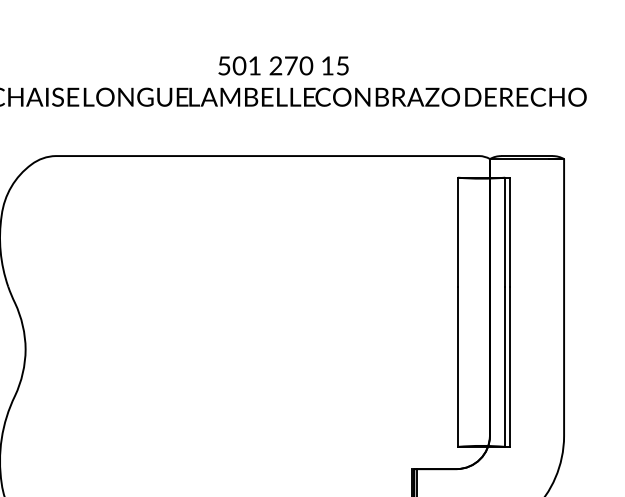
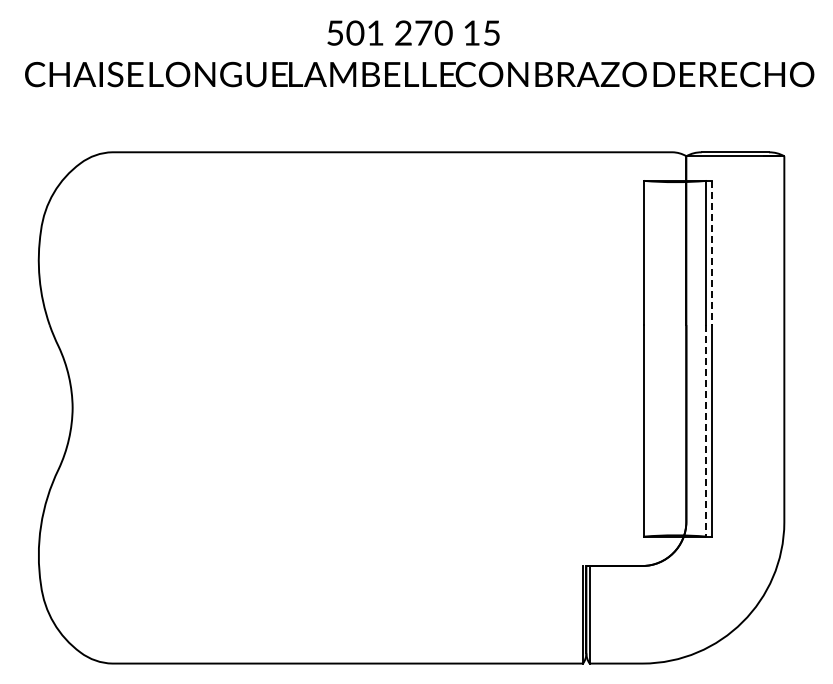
line: (509, 232) -> (712, 253), solid -> dashed
line: (505, 366) -> (706, 430), solid -> dashed

